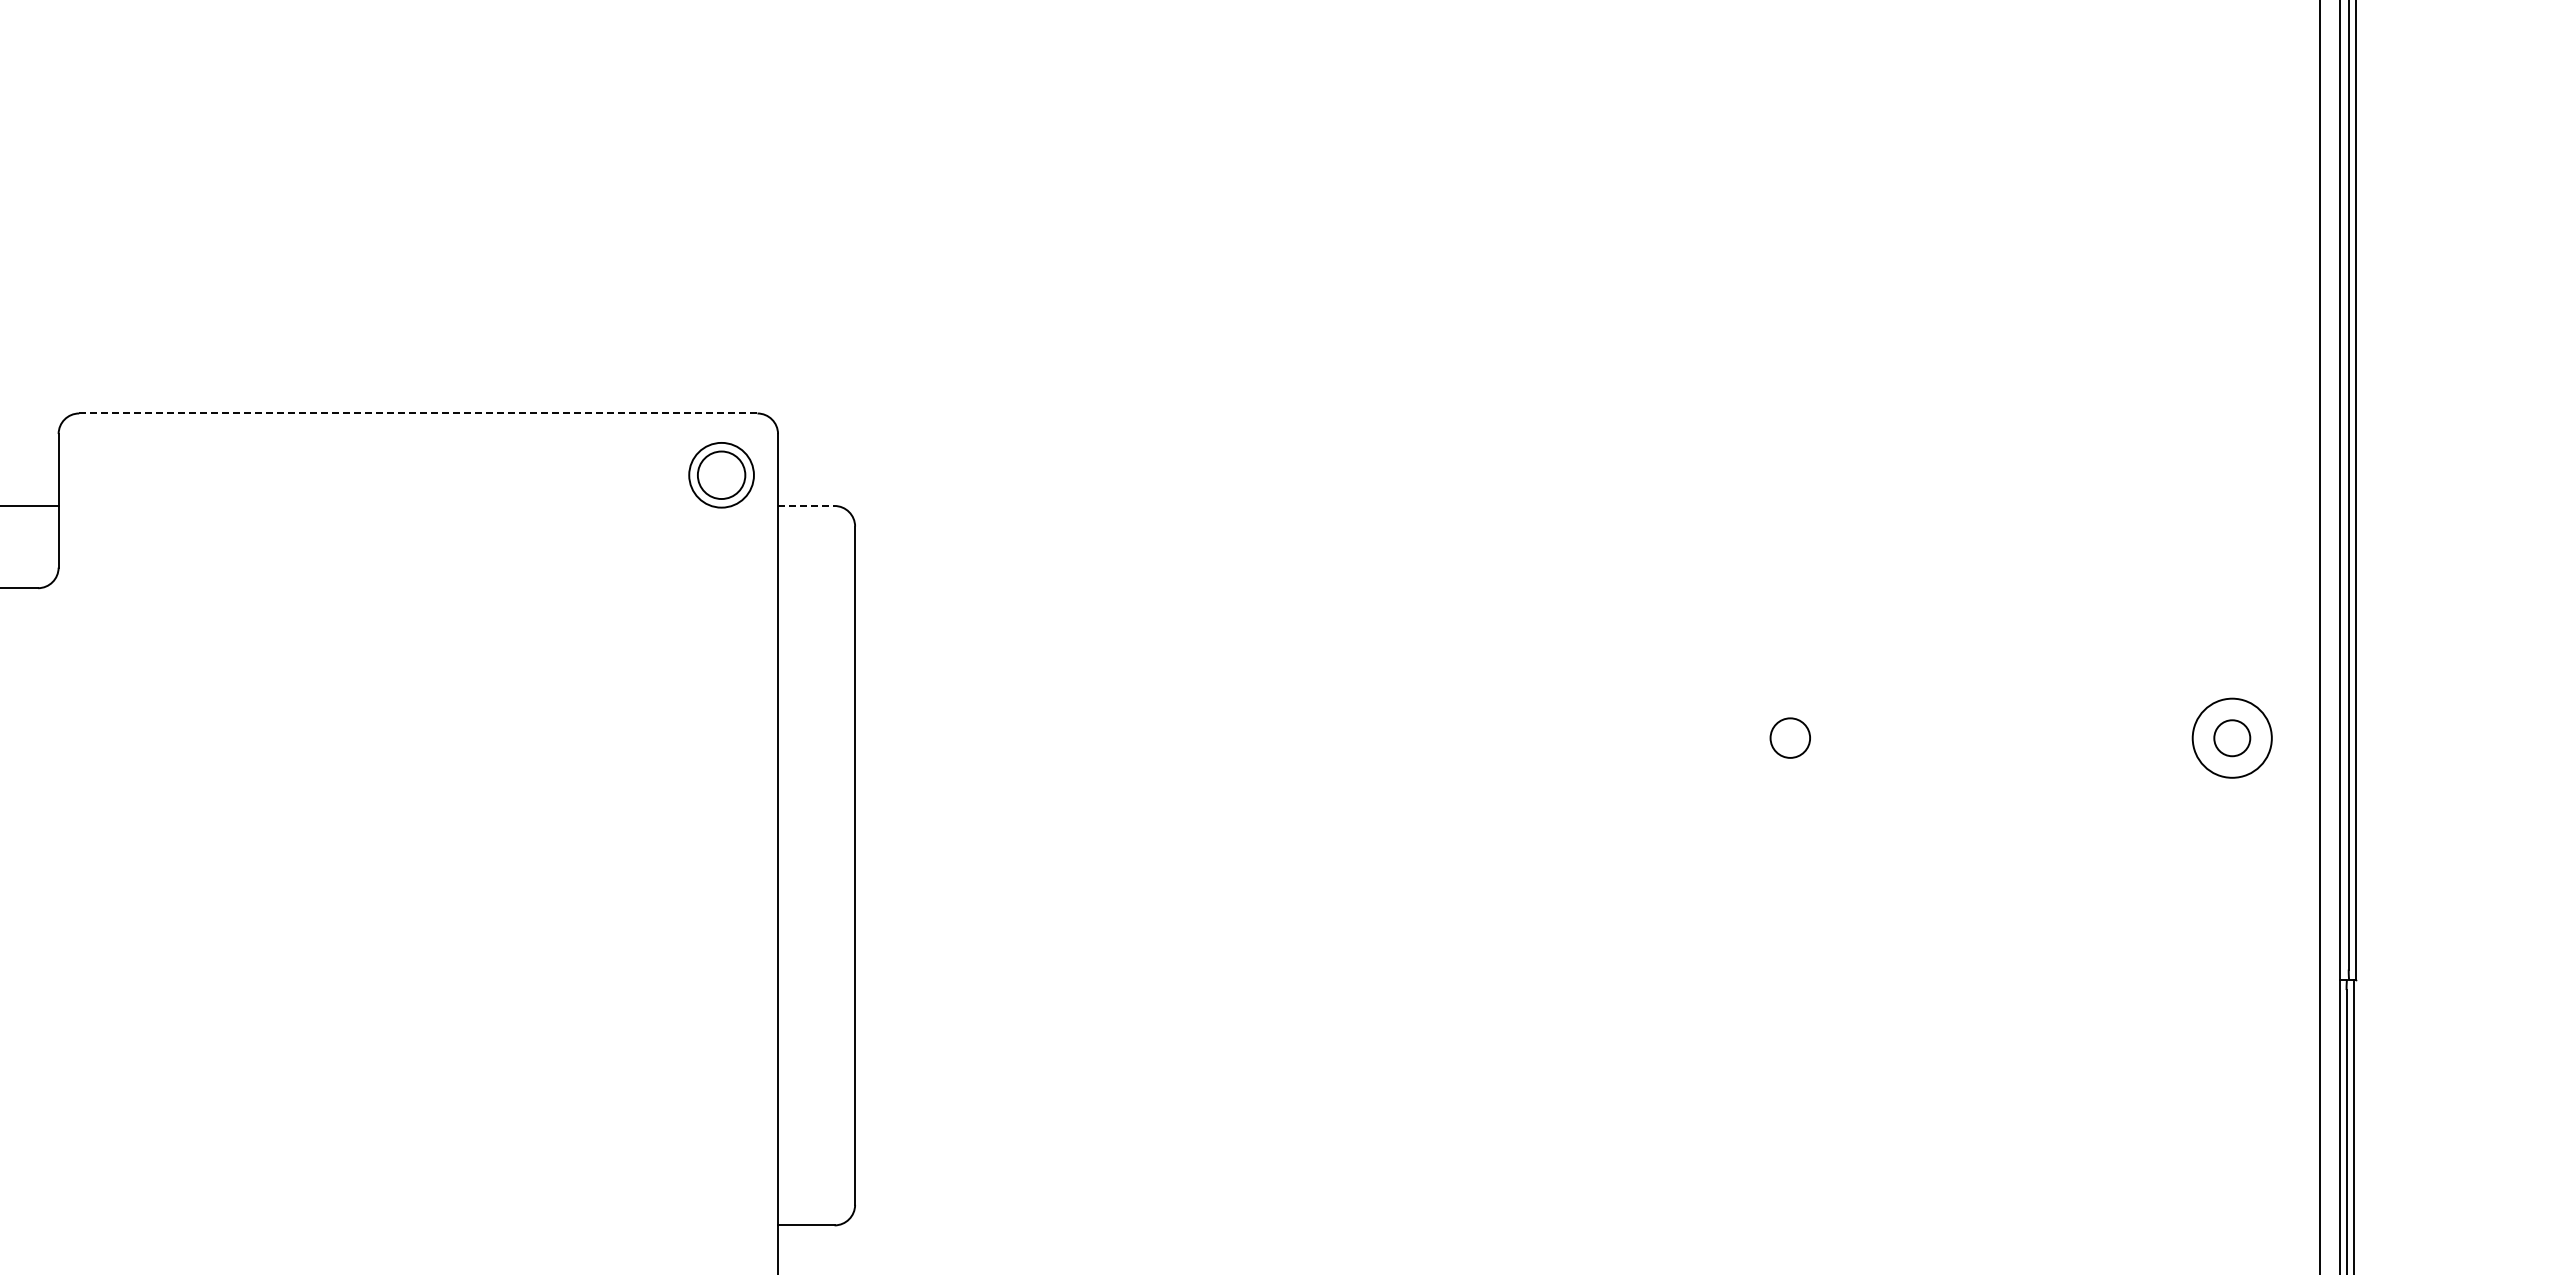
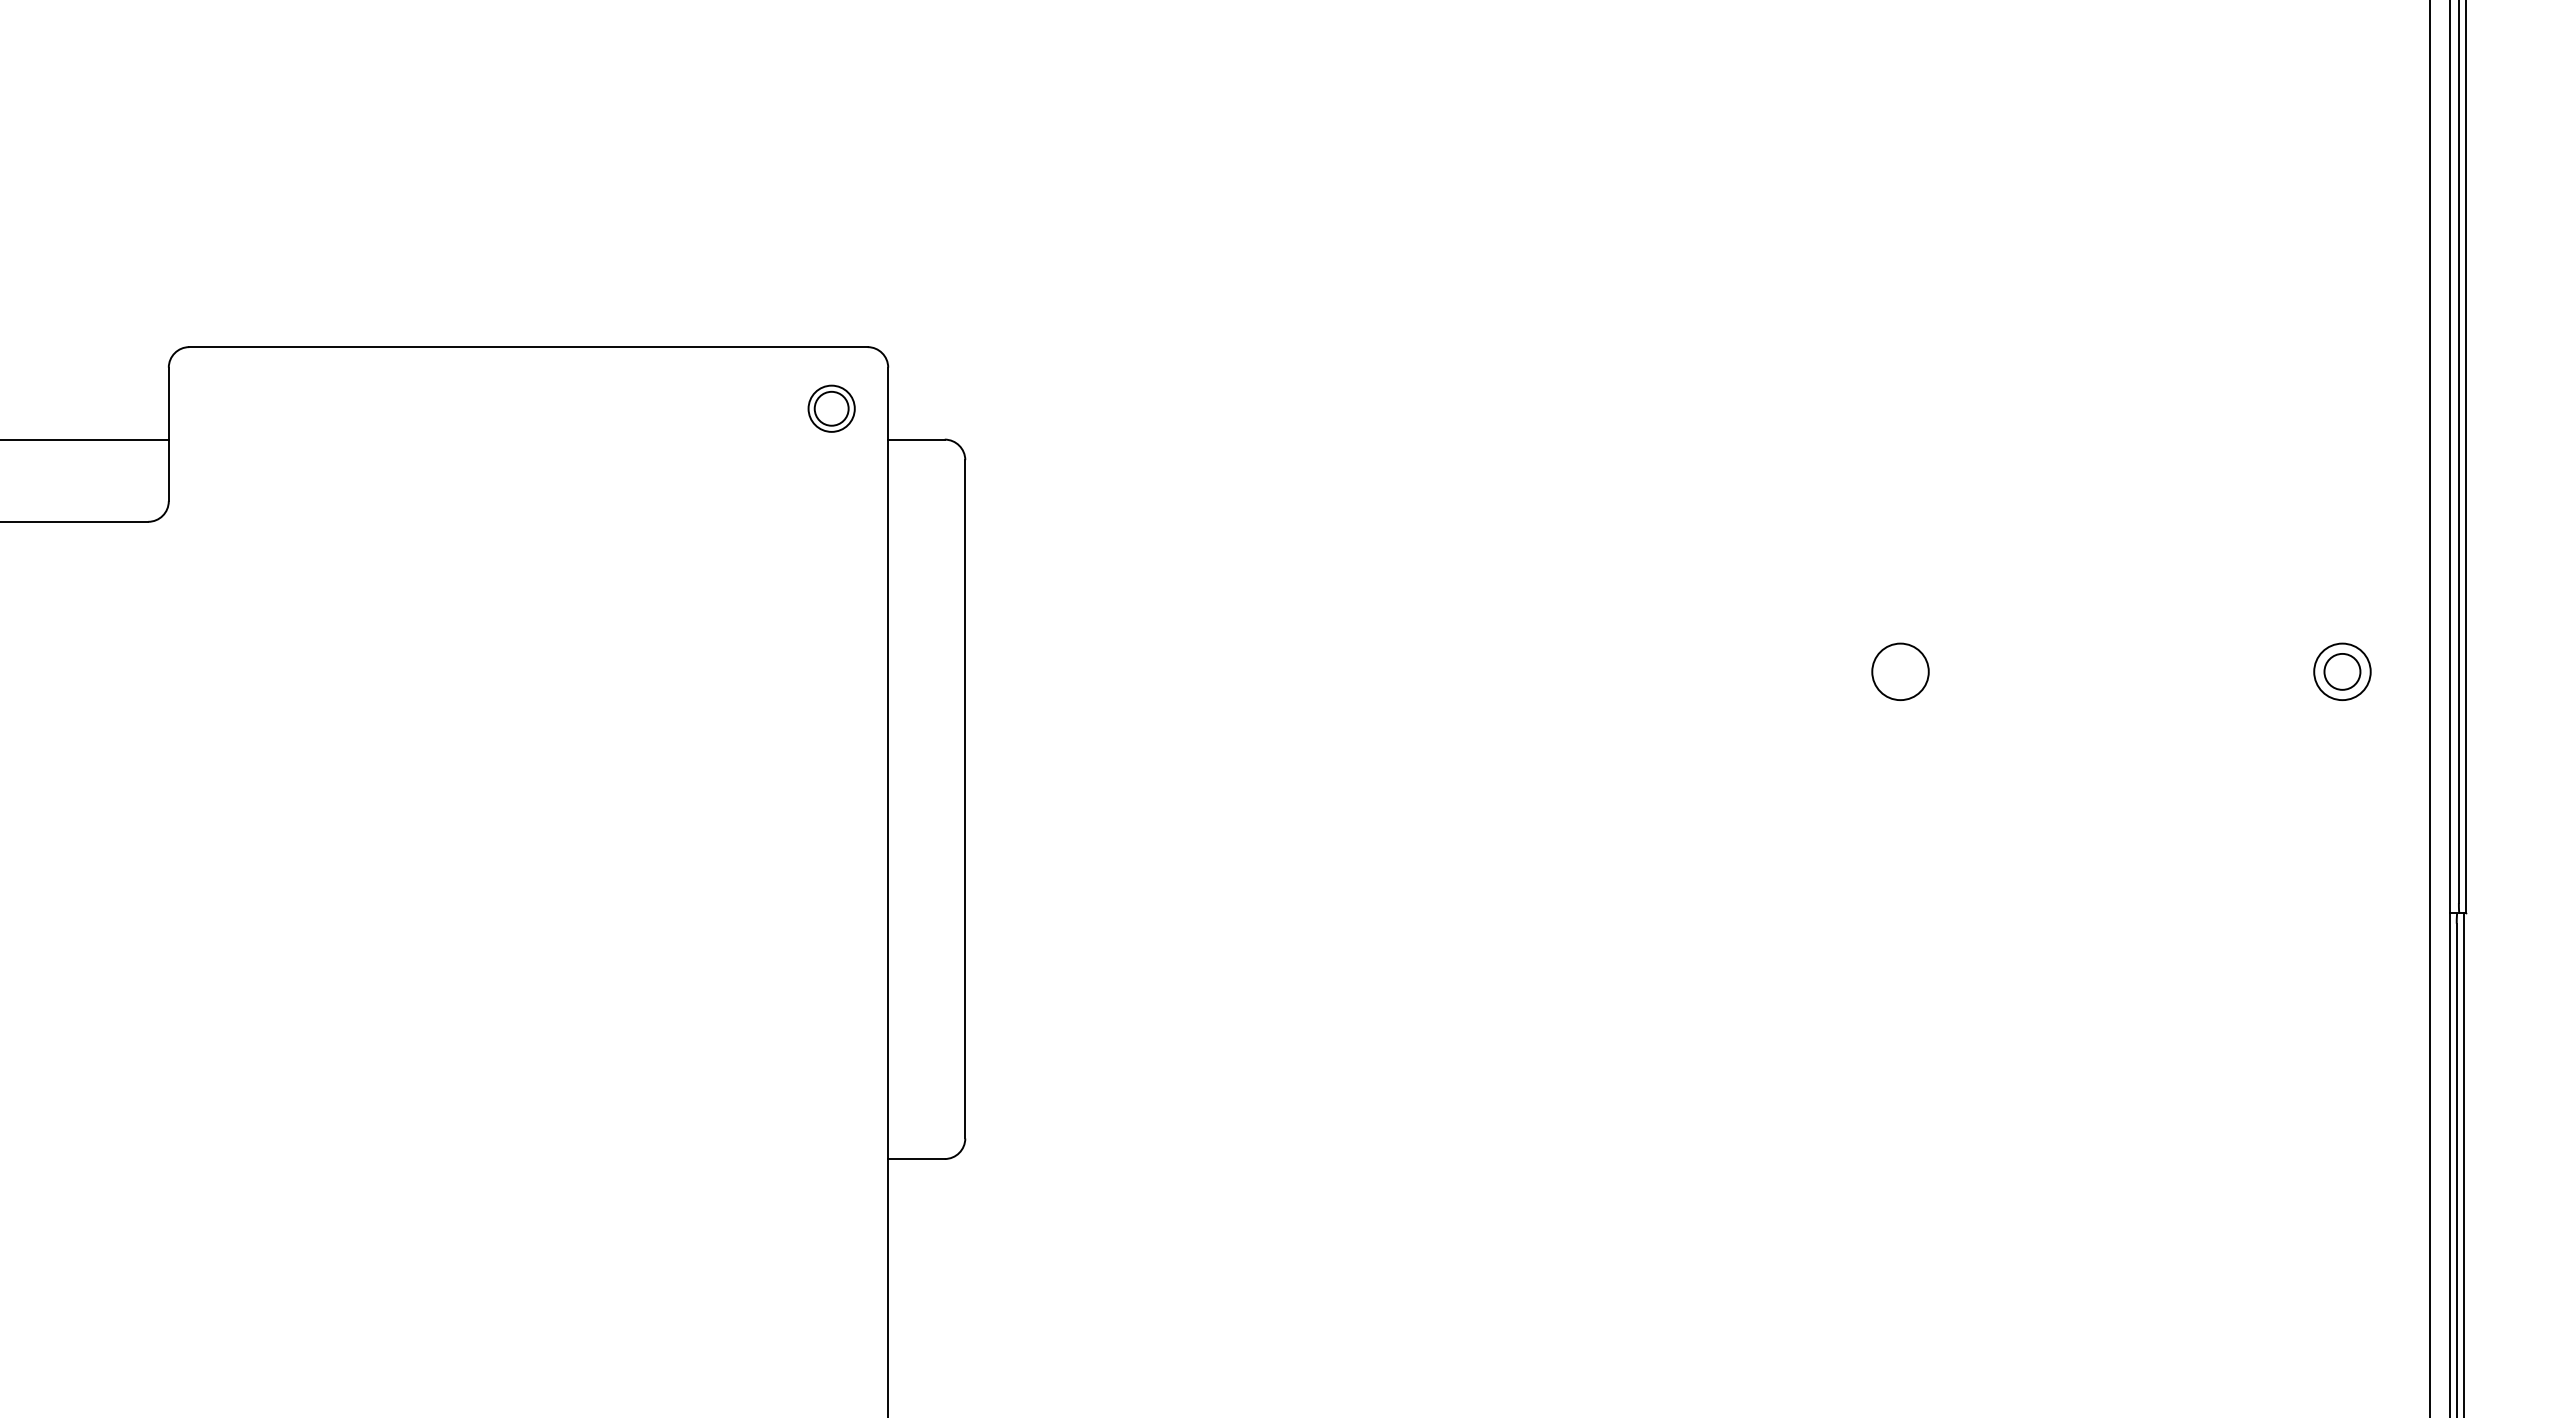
line: (419, 413) -> (529, 347), dashed -> solid
part: (721, 474) -> (831, 408), size x0.71
line: (806, 505) -> (916, 439), dashed -> solid
circle: (1790, 737) -> (1900, 671), size x1.43
circle: (2232, 737) -> (2342, 671), size x0.71

